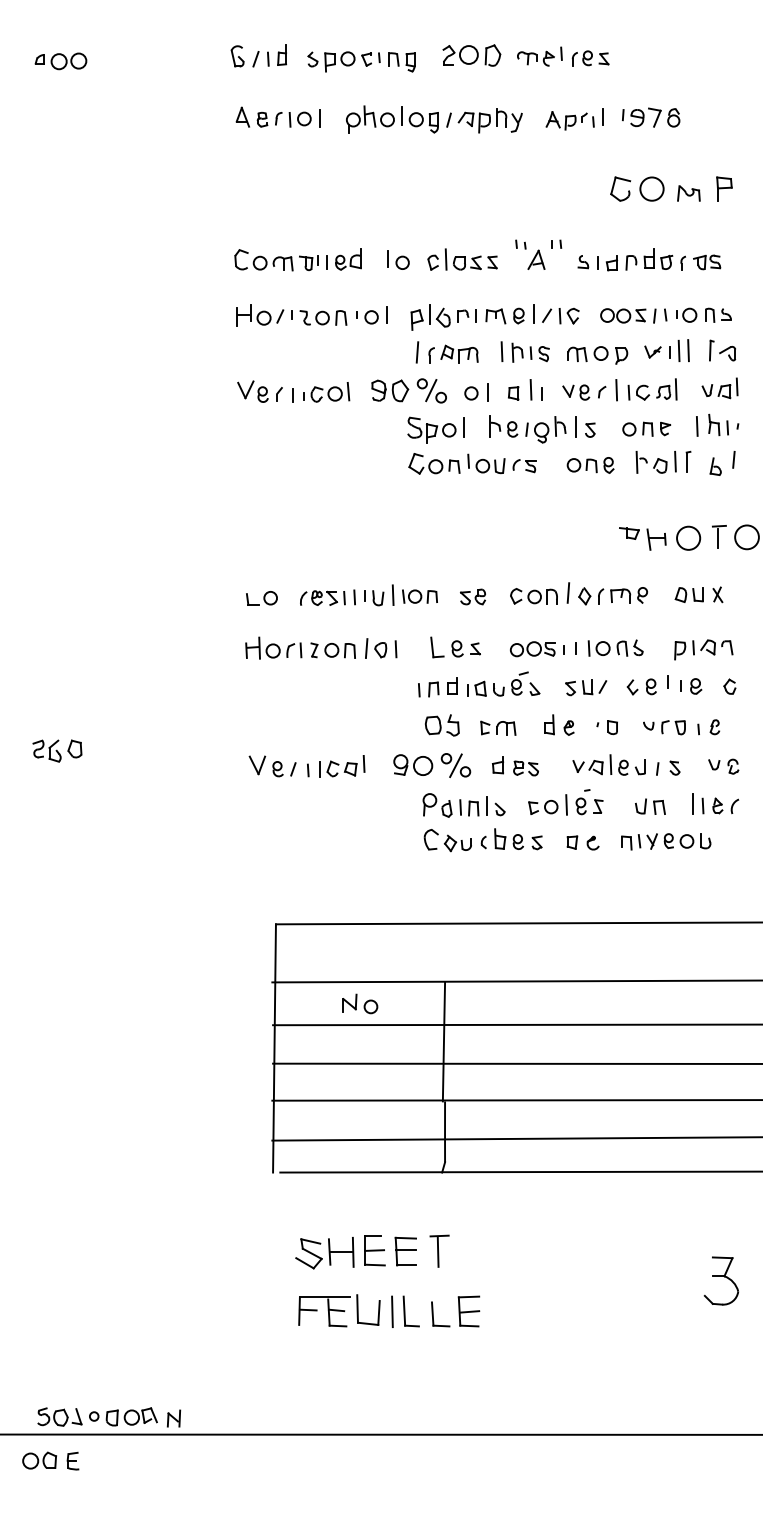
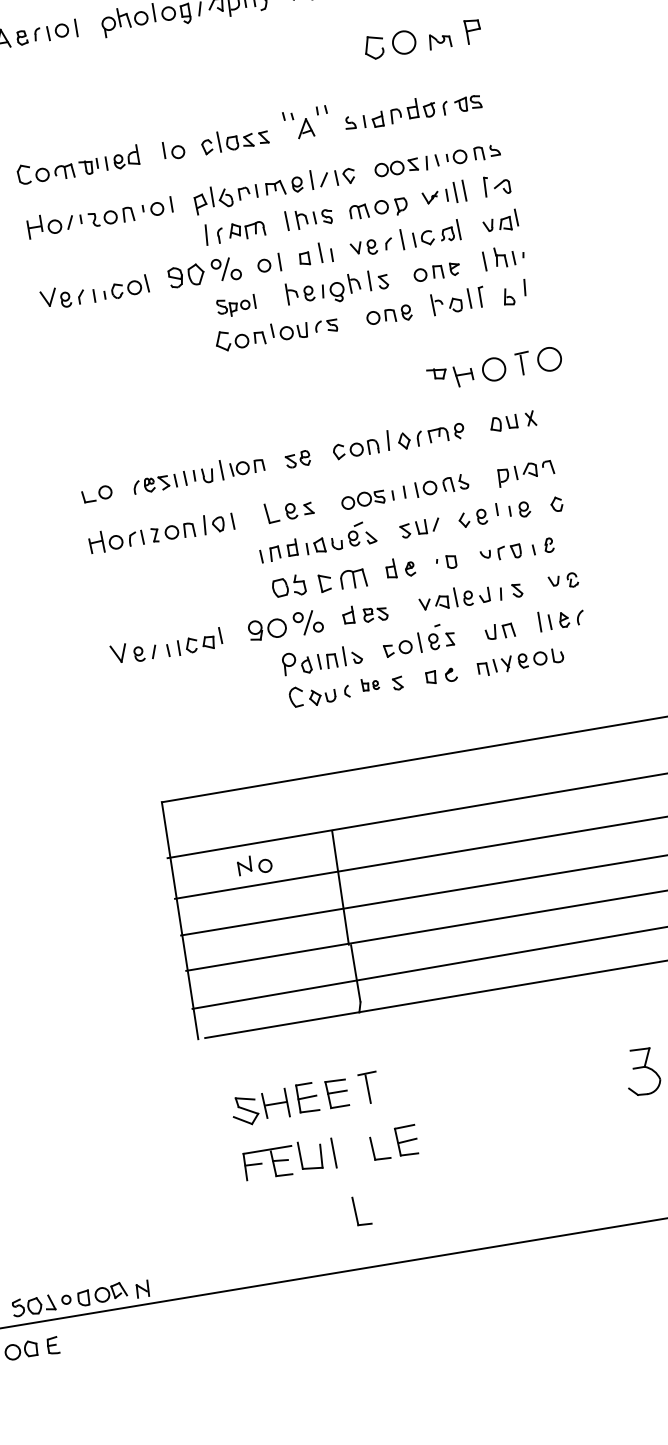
part: (435, 429) -> (235, 305), size x0.7
part: (498, 727) -> (342, 579), size x1.4
part: (508, 838) -> (369, 683), size x0.6
part: (410, 1311) -> (361, 1210), moved

